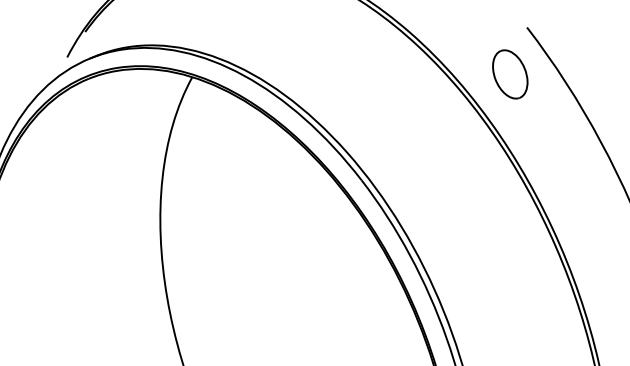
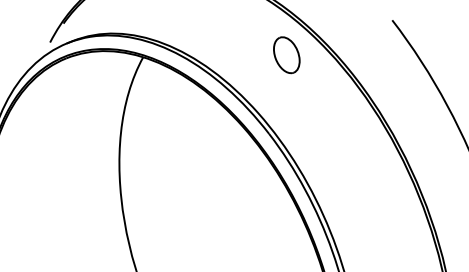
part: (509, 74) -> (286, 55), moved

